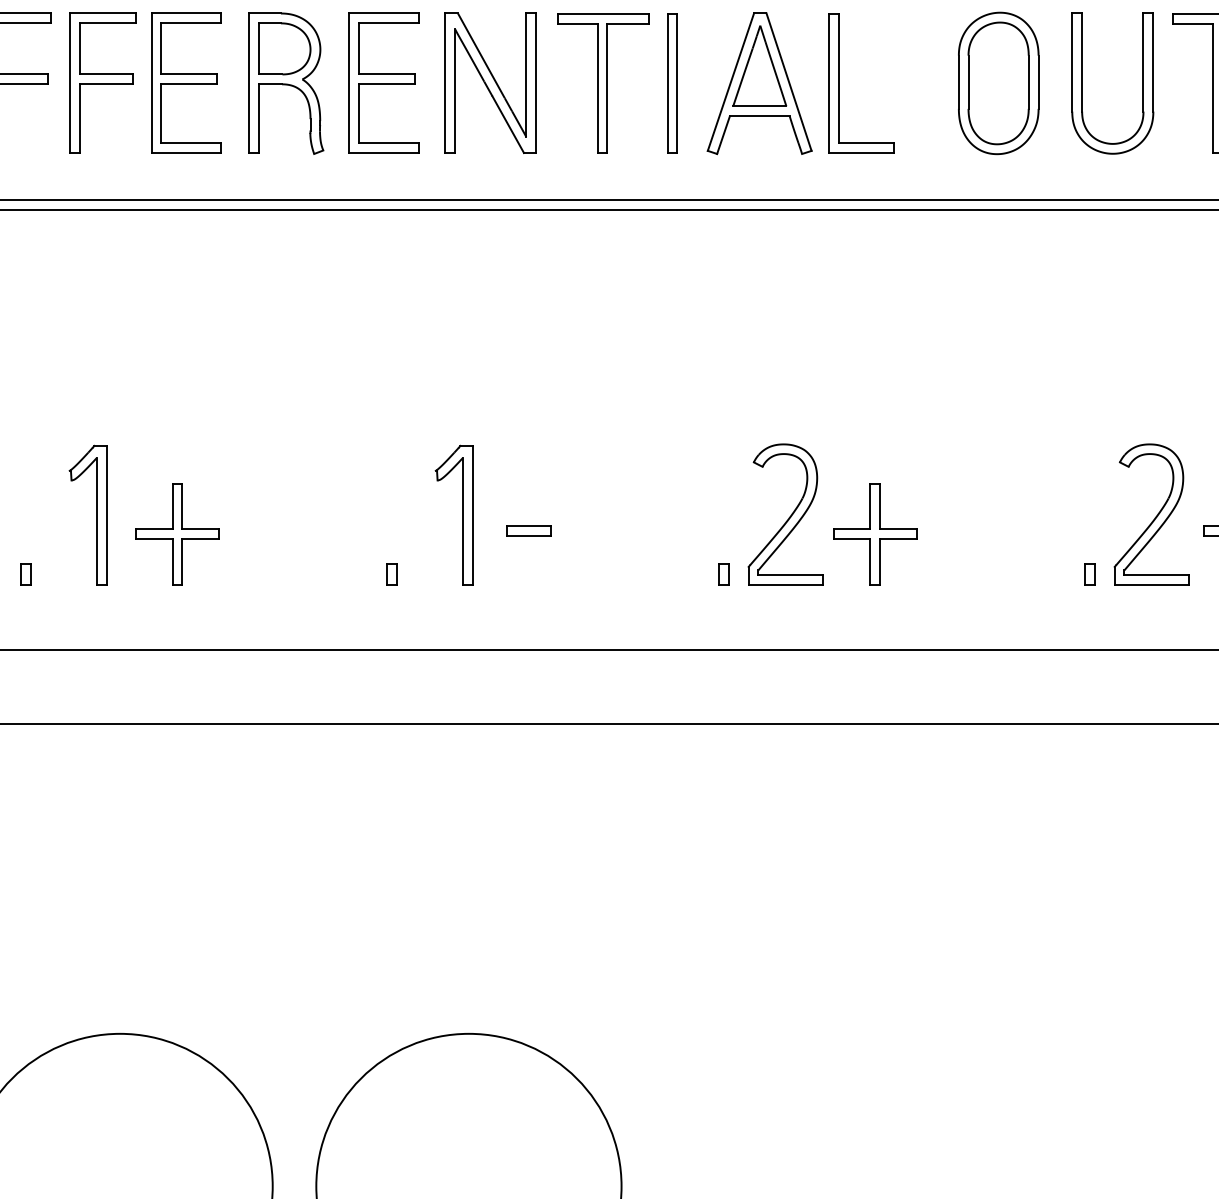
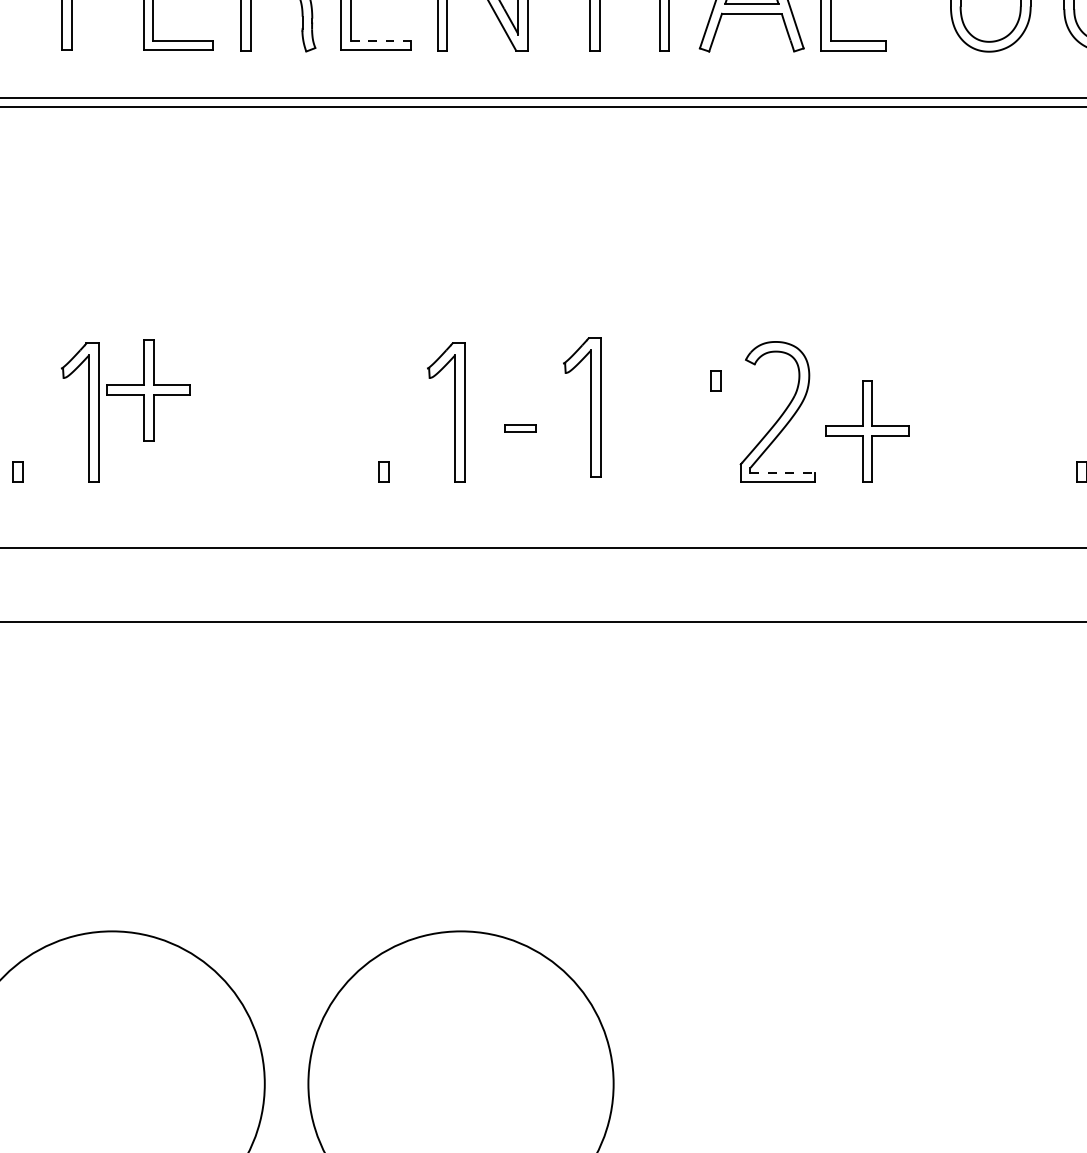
line: (388, 142) -> (380, 40), solid -> dashed
part: (598, 509) -> (590, 407), added
part: (528, 530) -> (520, 428), size x0.7
part: (177, 534) -> (148, 391), moved
part: (723, 574) -> (715, 381), moved
line: (791, 575) -> (783, 473), solid -> dashed

